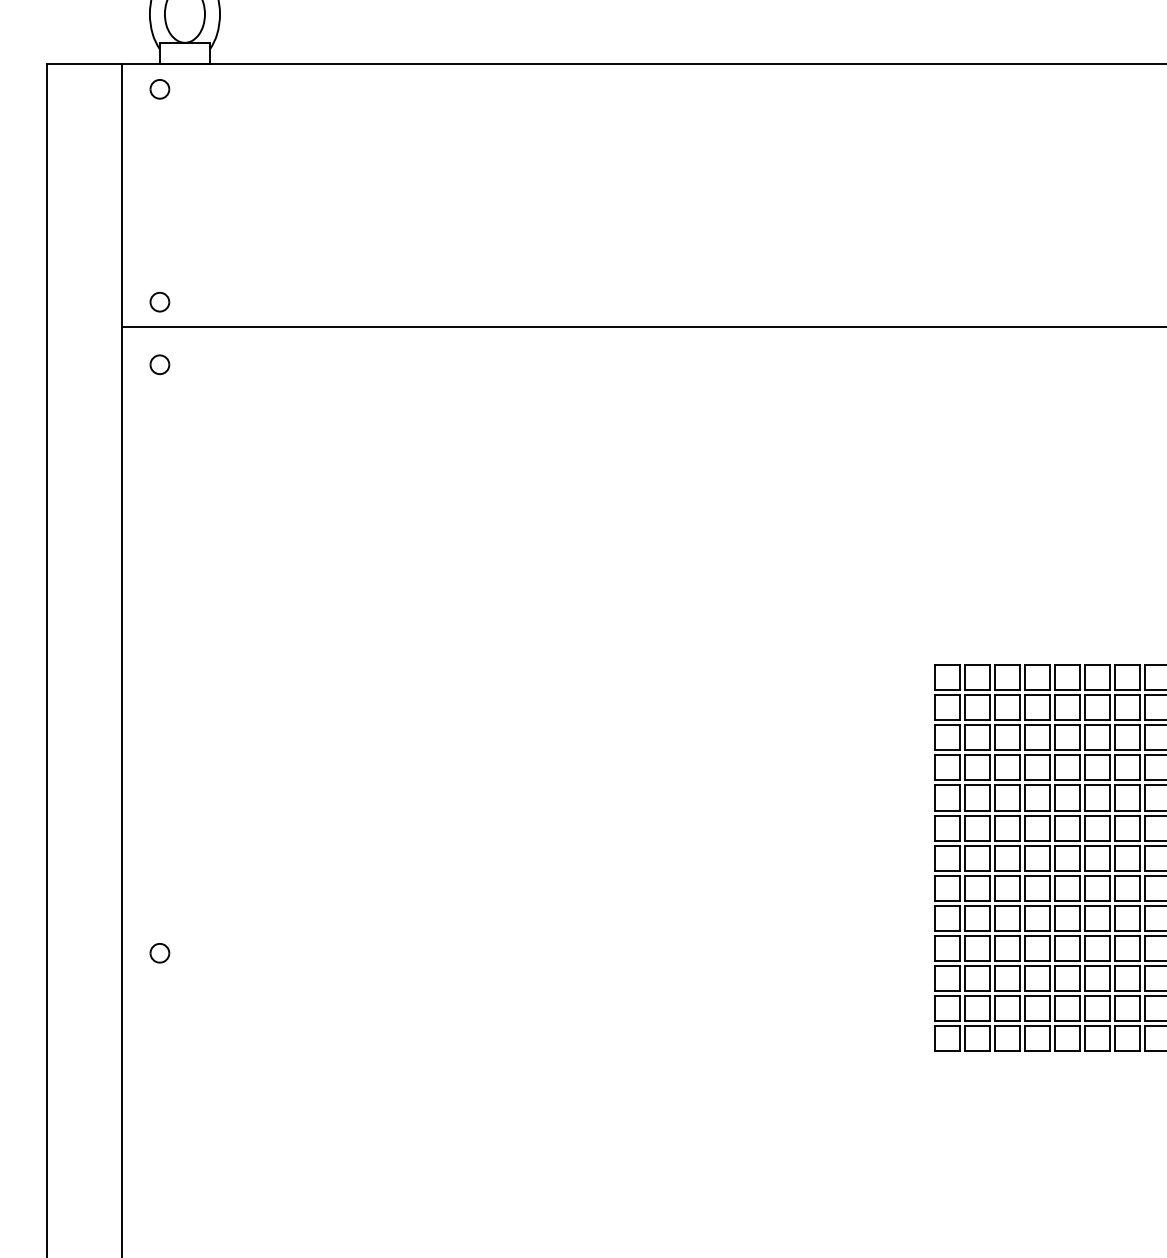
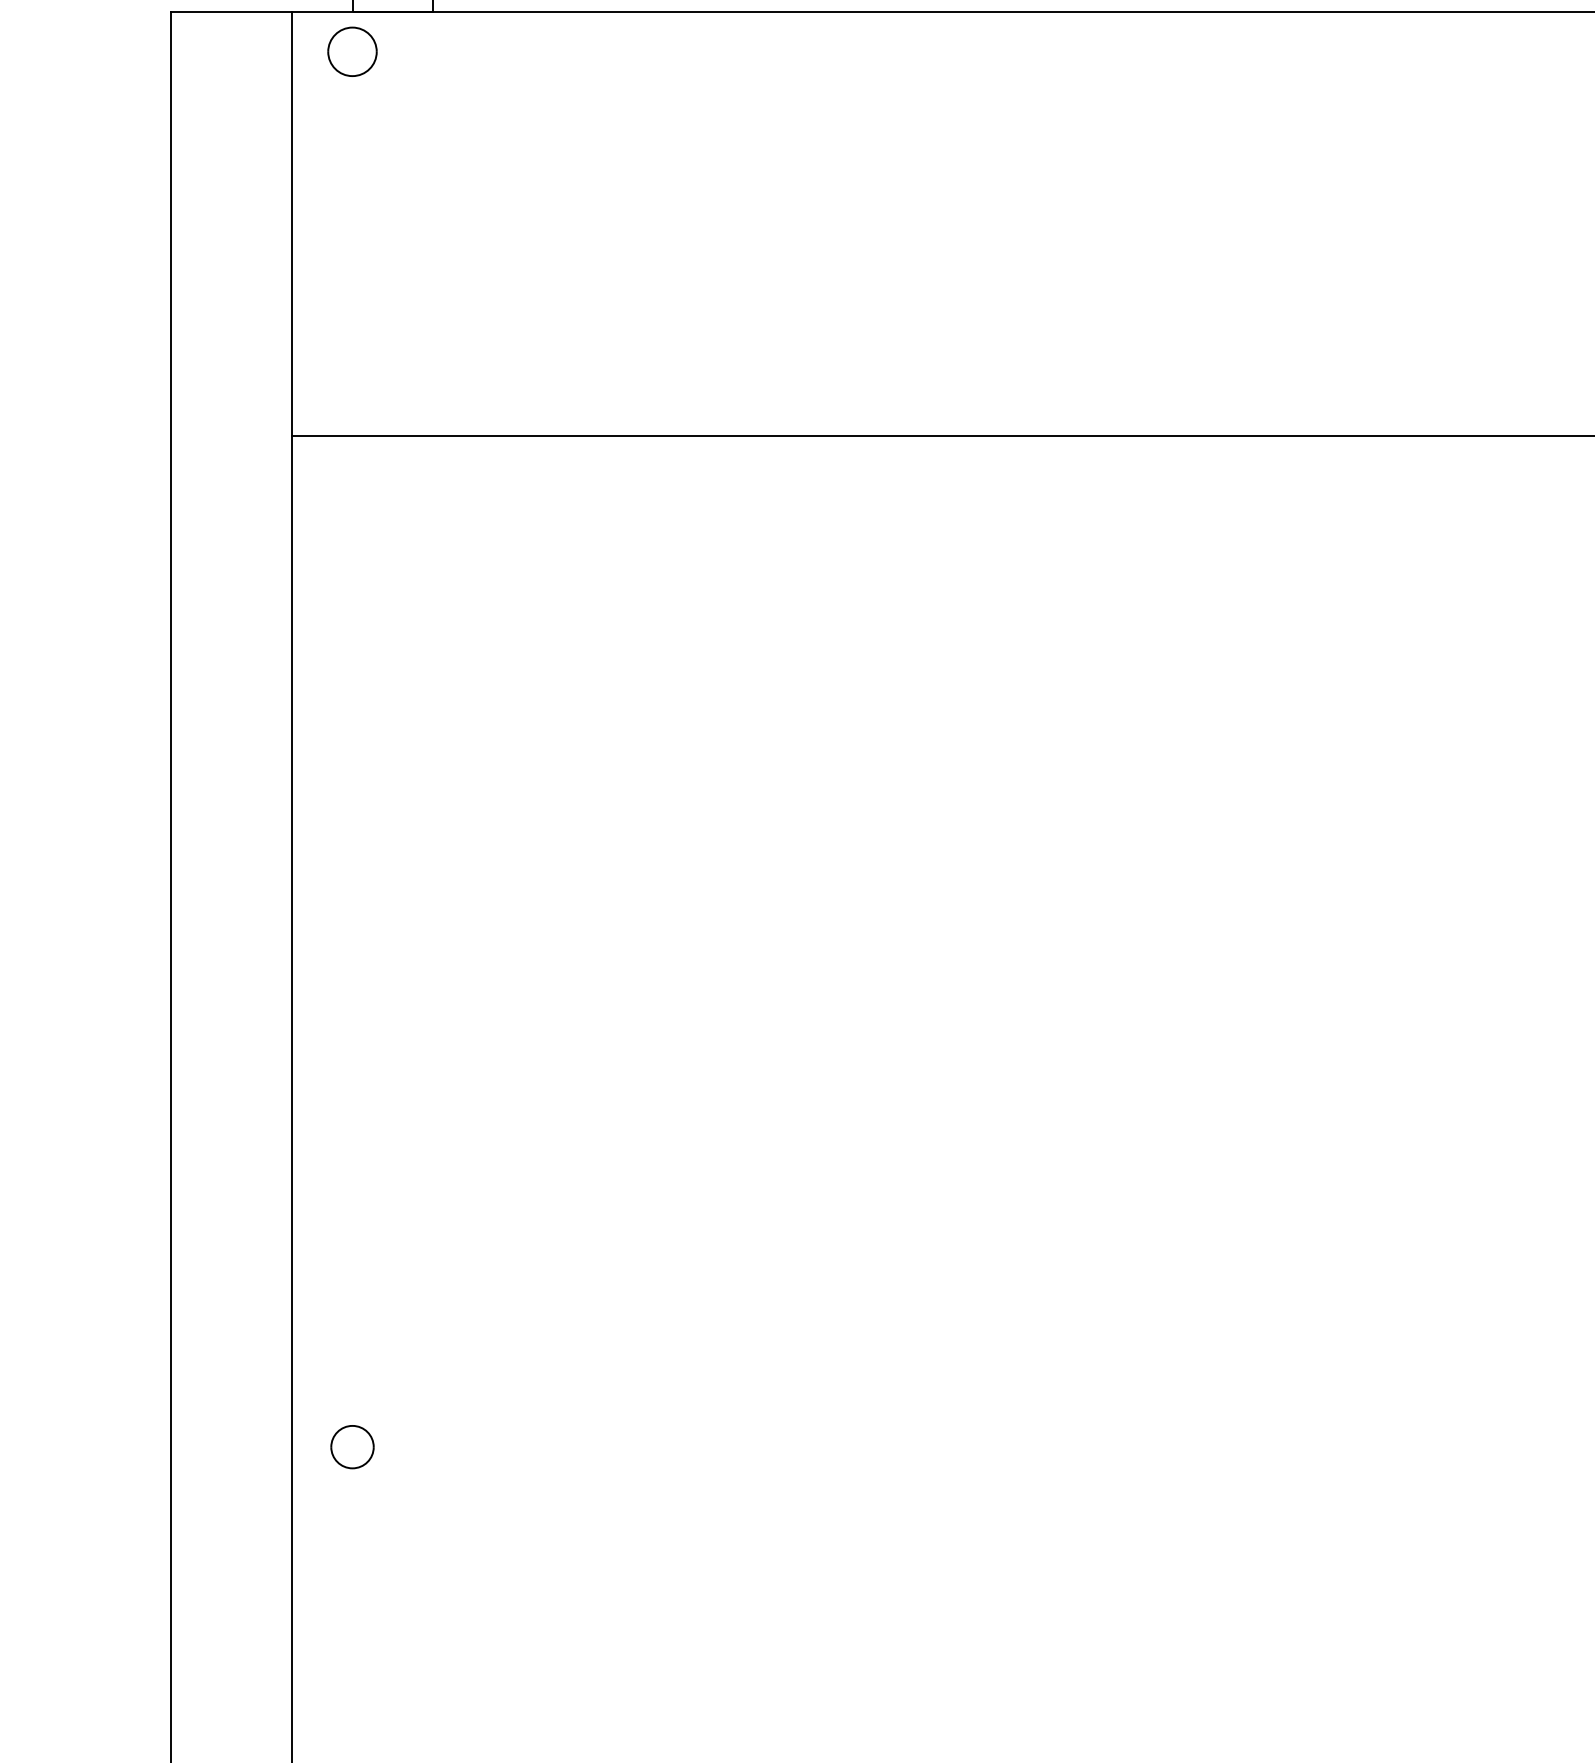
part: (159, 89) -> (351, 52), size x1.6
part: (159, 301) -> (351, 394), removed
part: (159, 364) -> (351, 496), removed
part: (159, 953) -> (351, 1447), size x1.4

